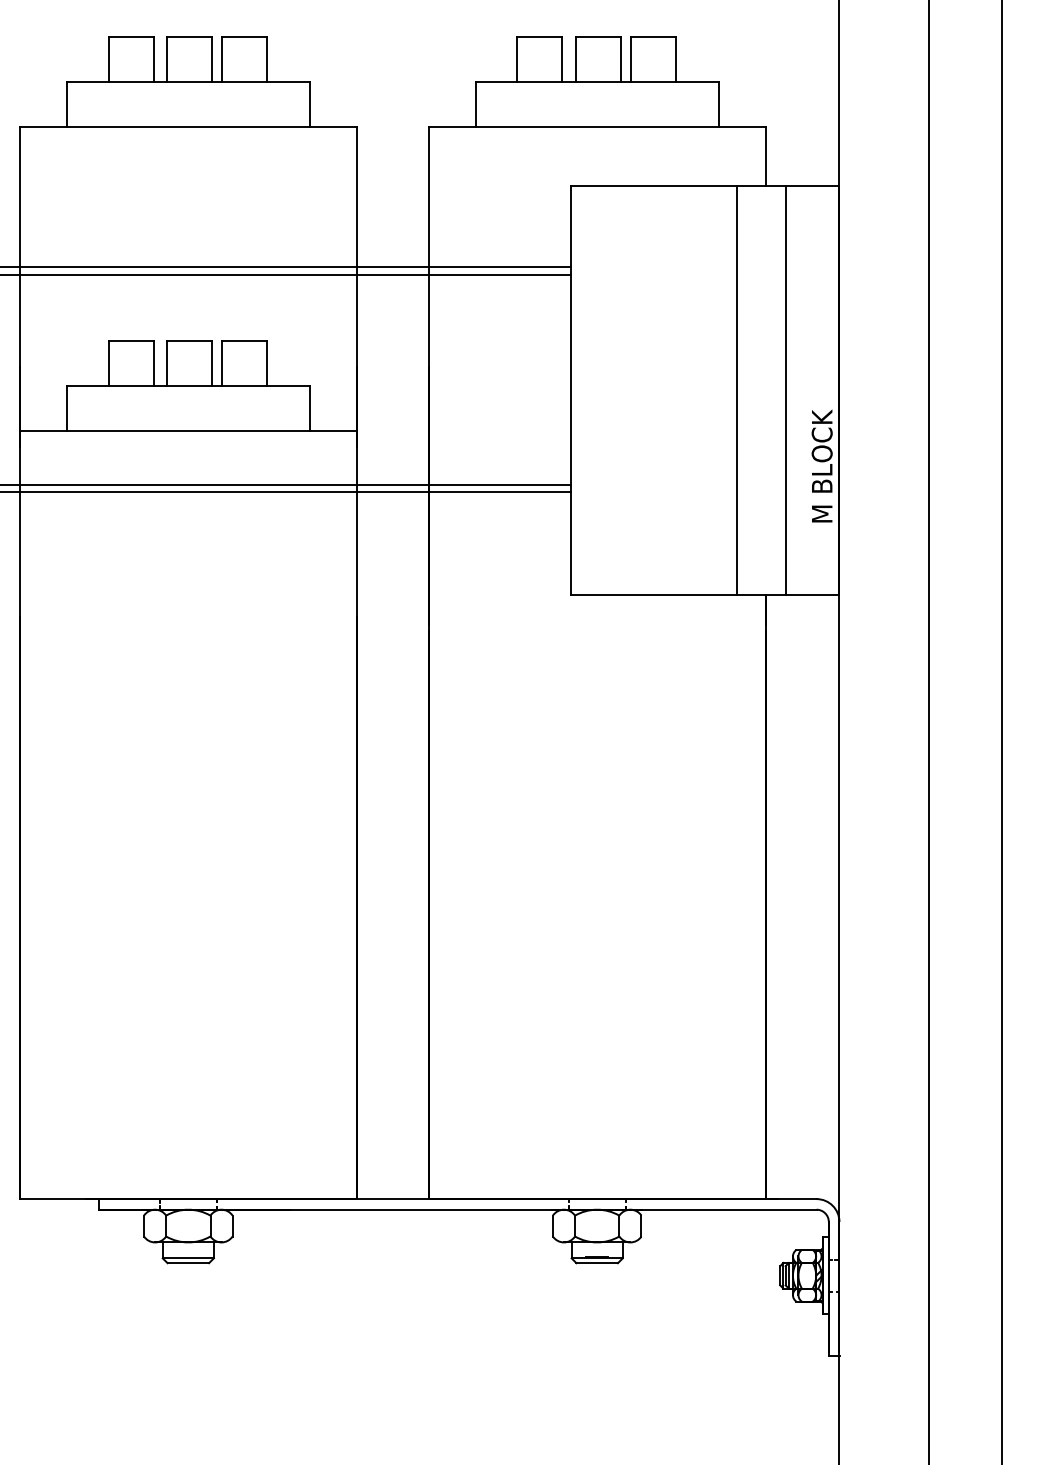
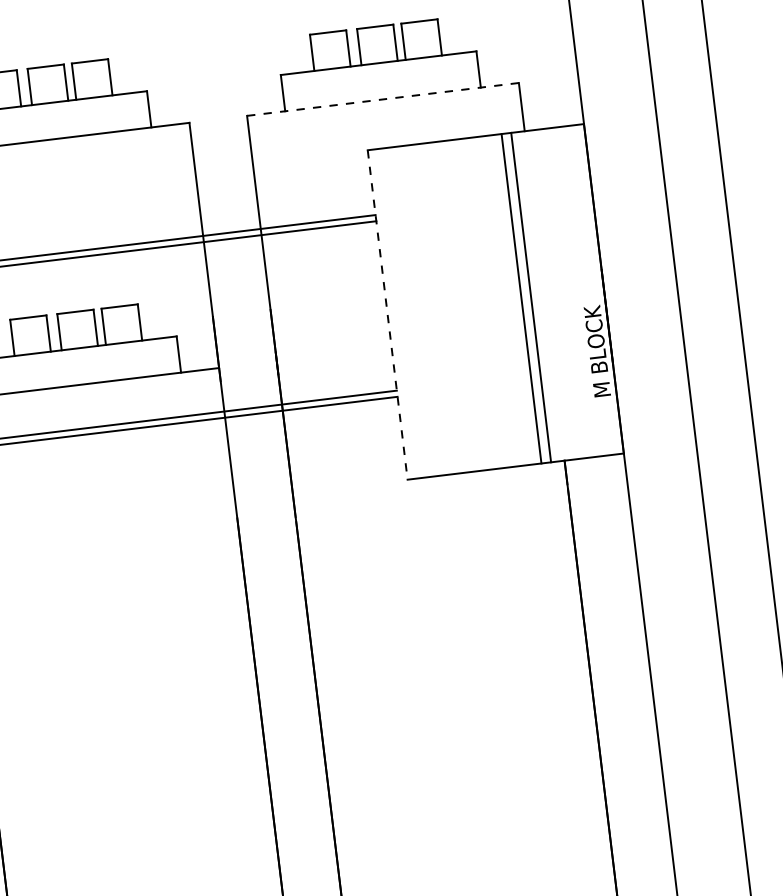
line: (597, 126) -> (383, 99), solid -> dashed
line: (786, 390) -> (531, 297), moved
line: (571, 391) -> (388, 315), solid -> dashed

